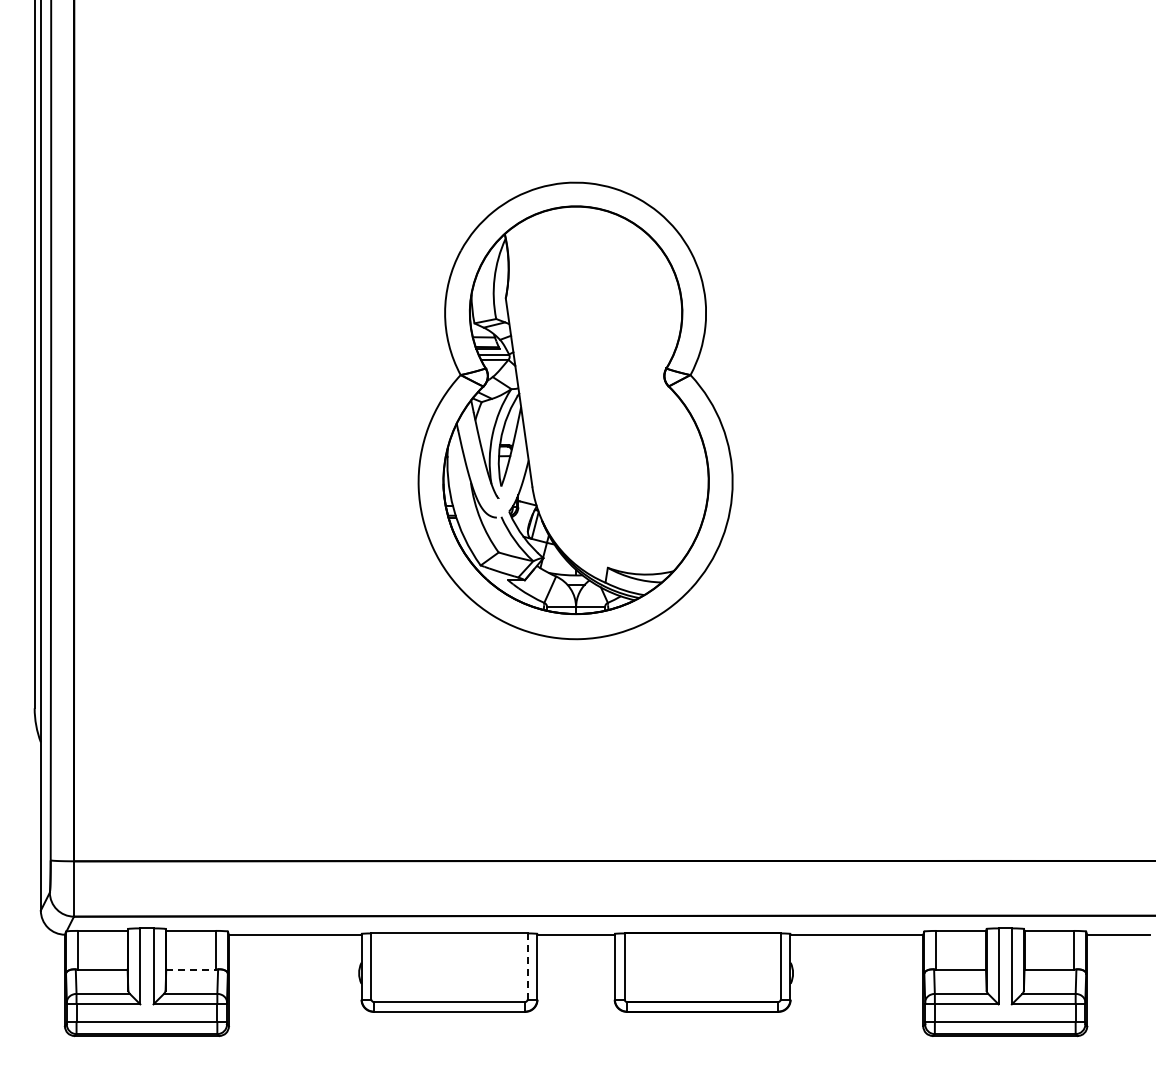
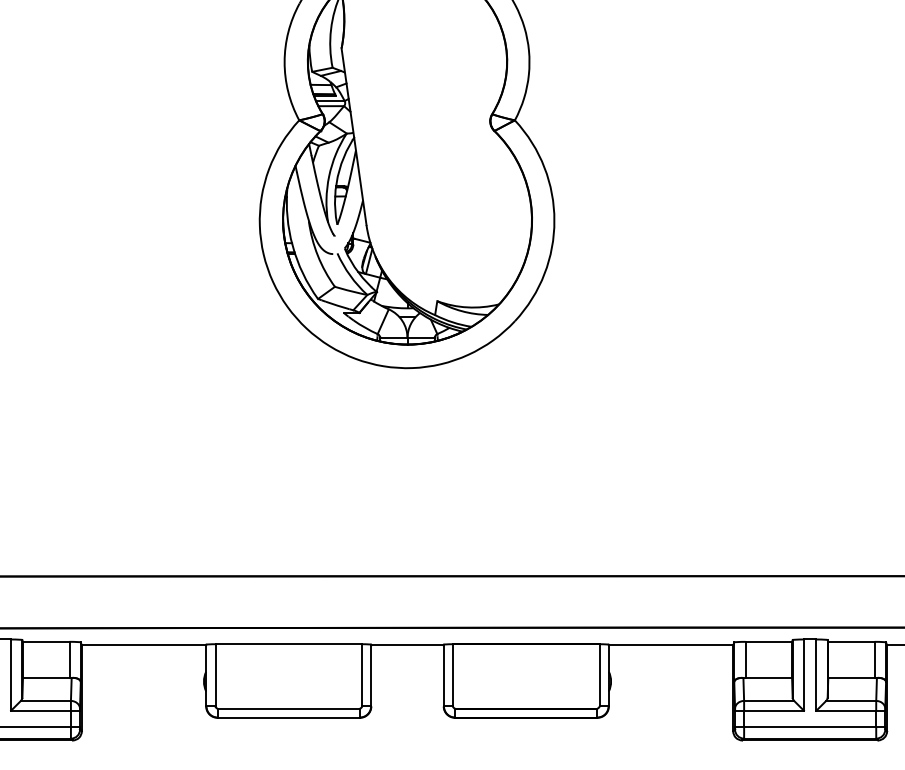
line: (527, 966) -> (361, 675), dashed -> solid
line: (191, 969) -> (46, 678), dashed -> solid

